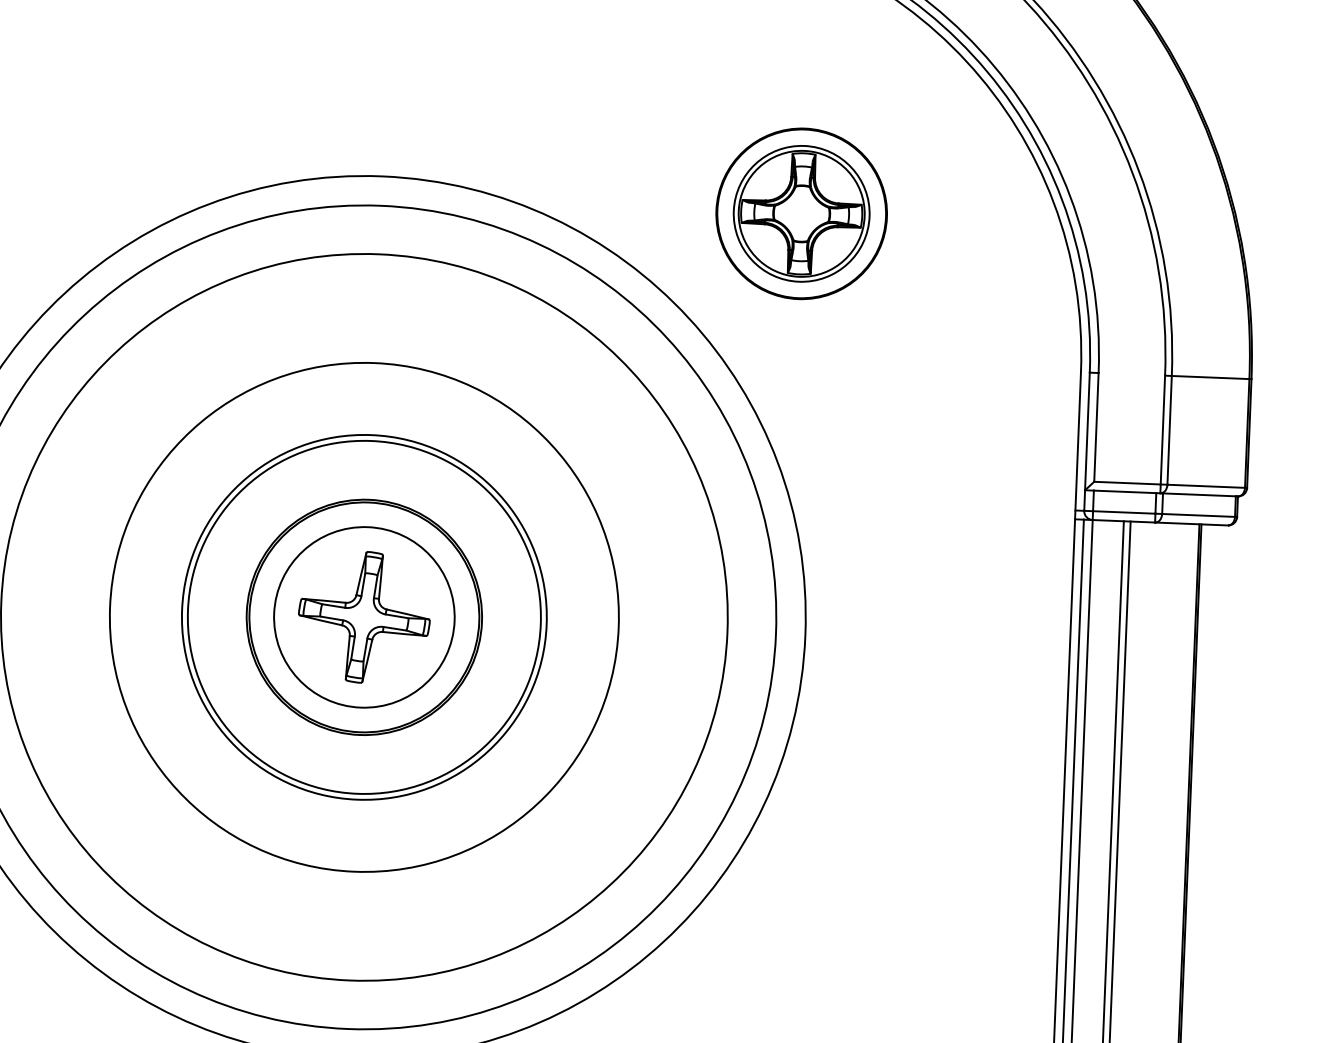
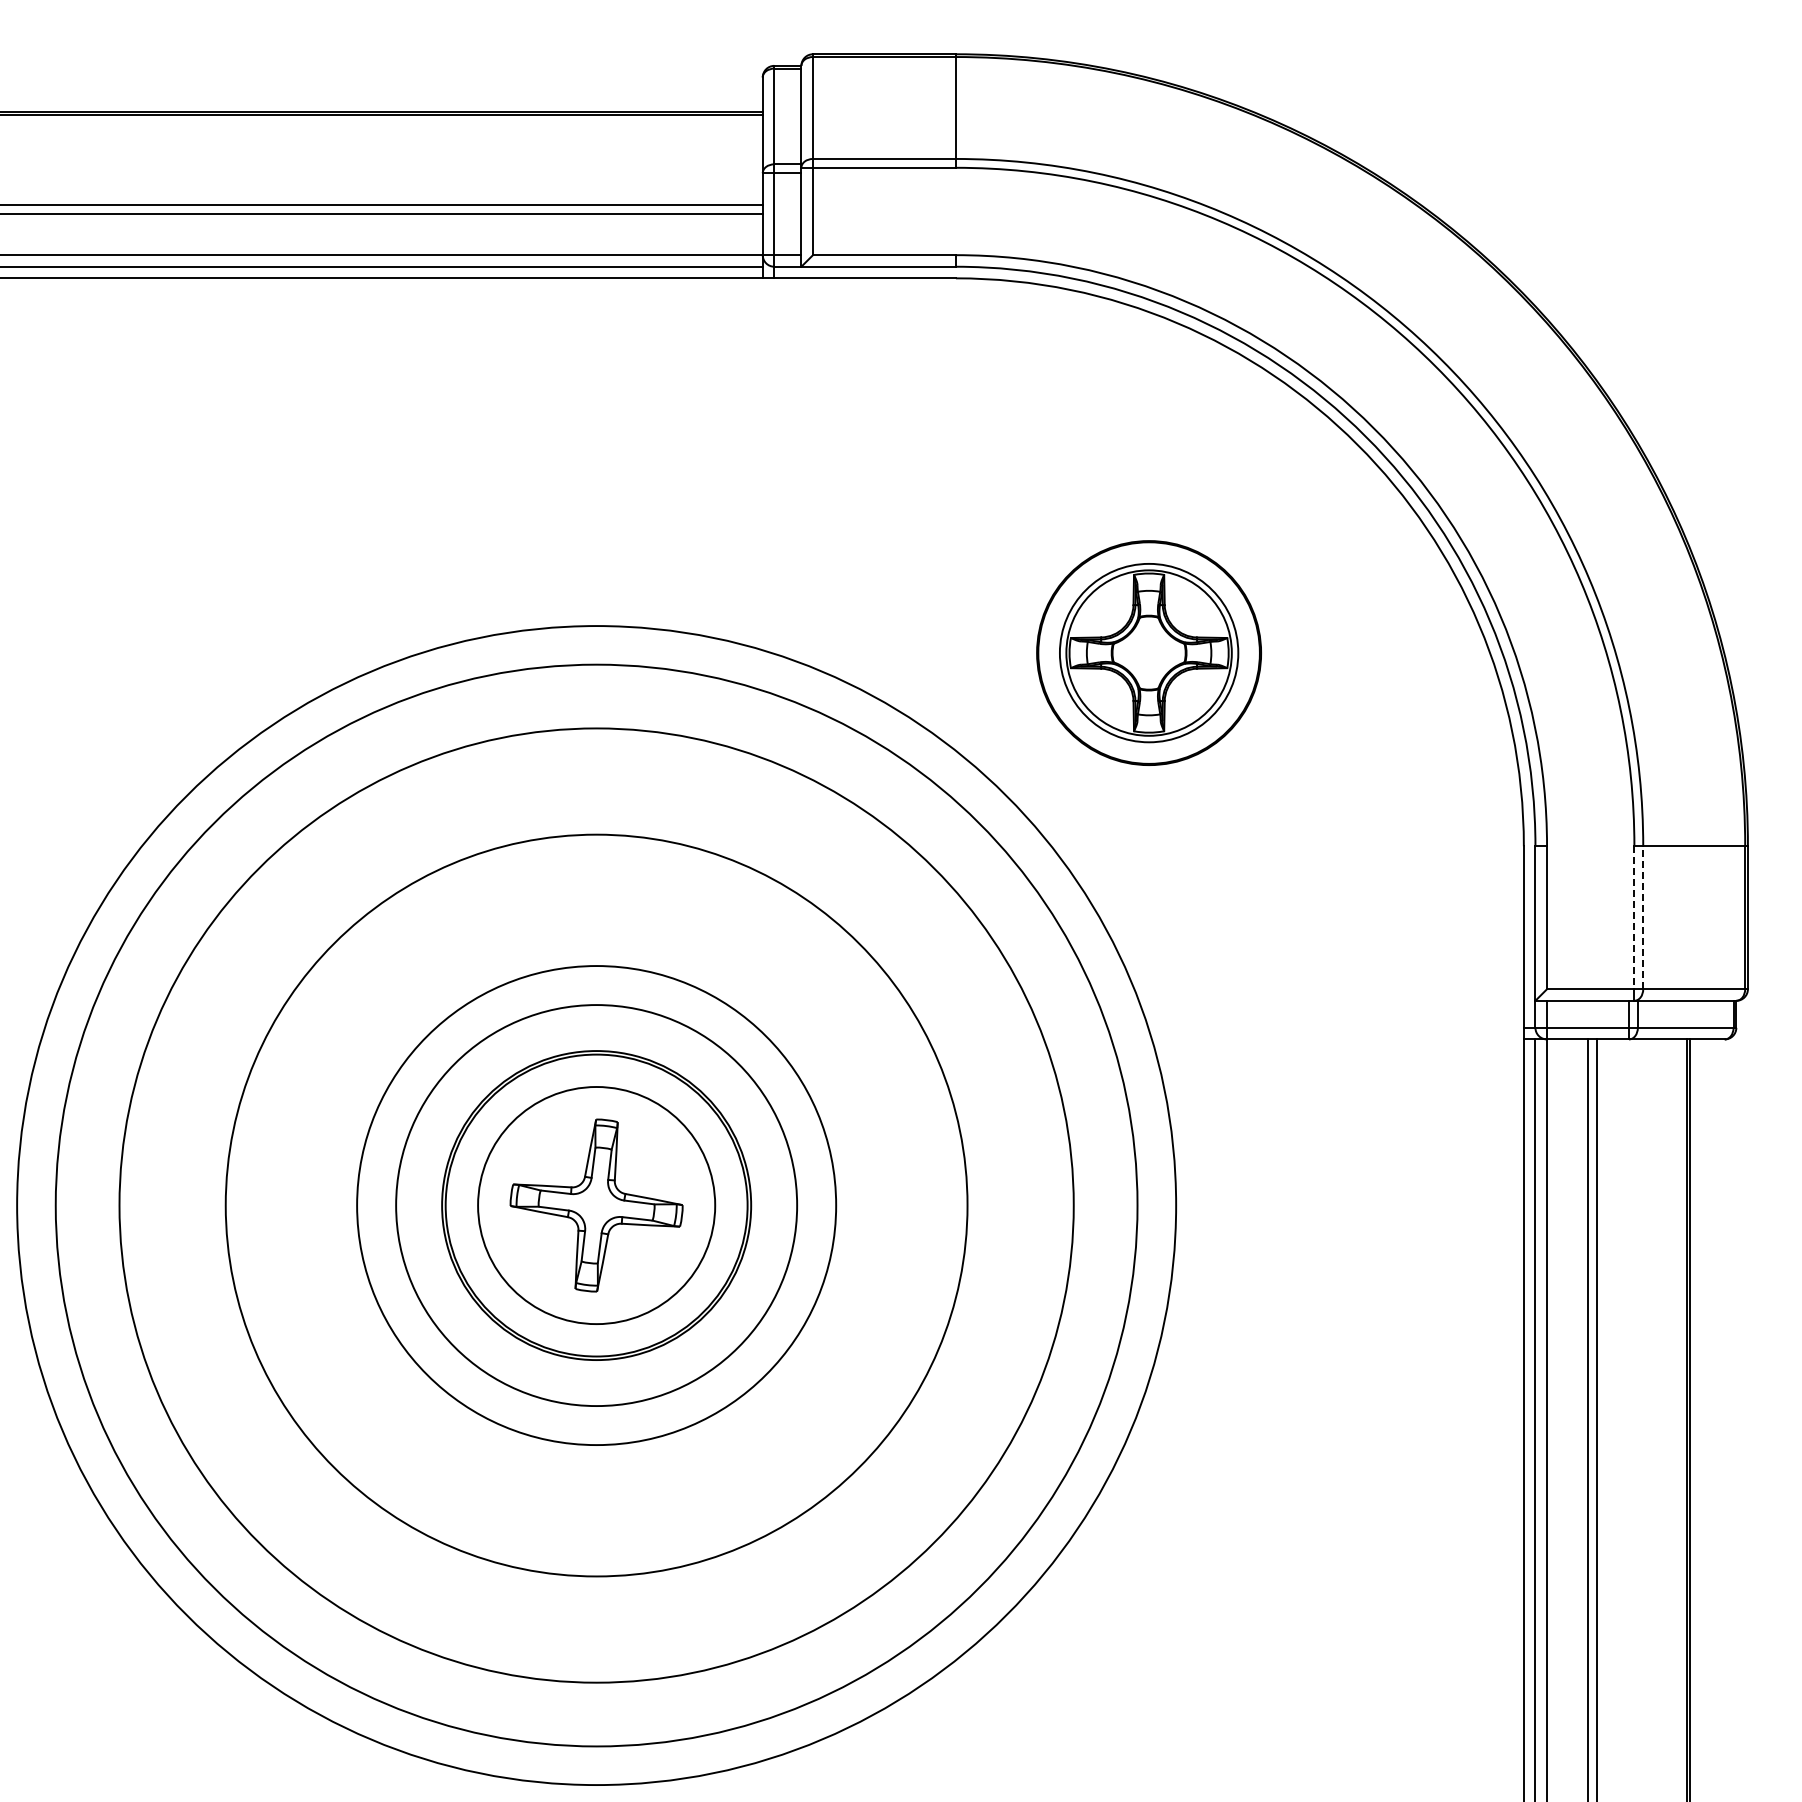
line: (1162, 430) -> (1634, 918), solid -> dashed
line: (1169, 430) -> (1643, 917), solid -> dashed
circle: (364, 617) -> (596, 1205), size x0.6
circle: (364, 617) -> (596, 1205), size x1.6

